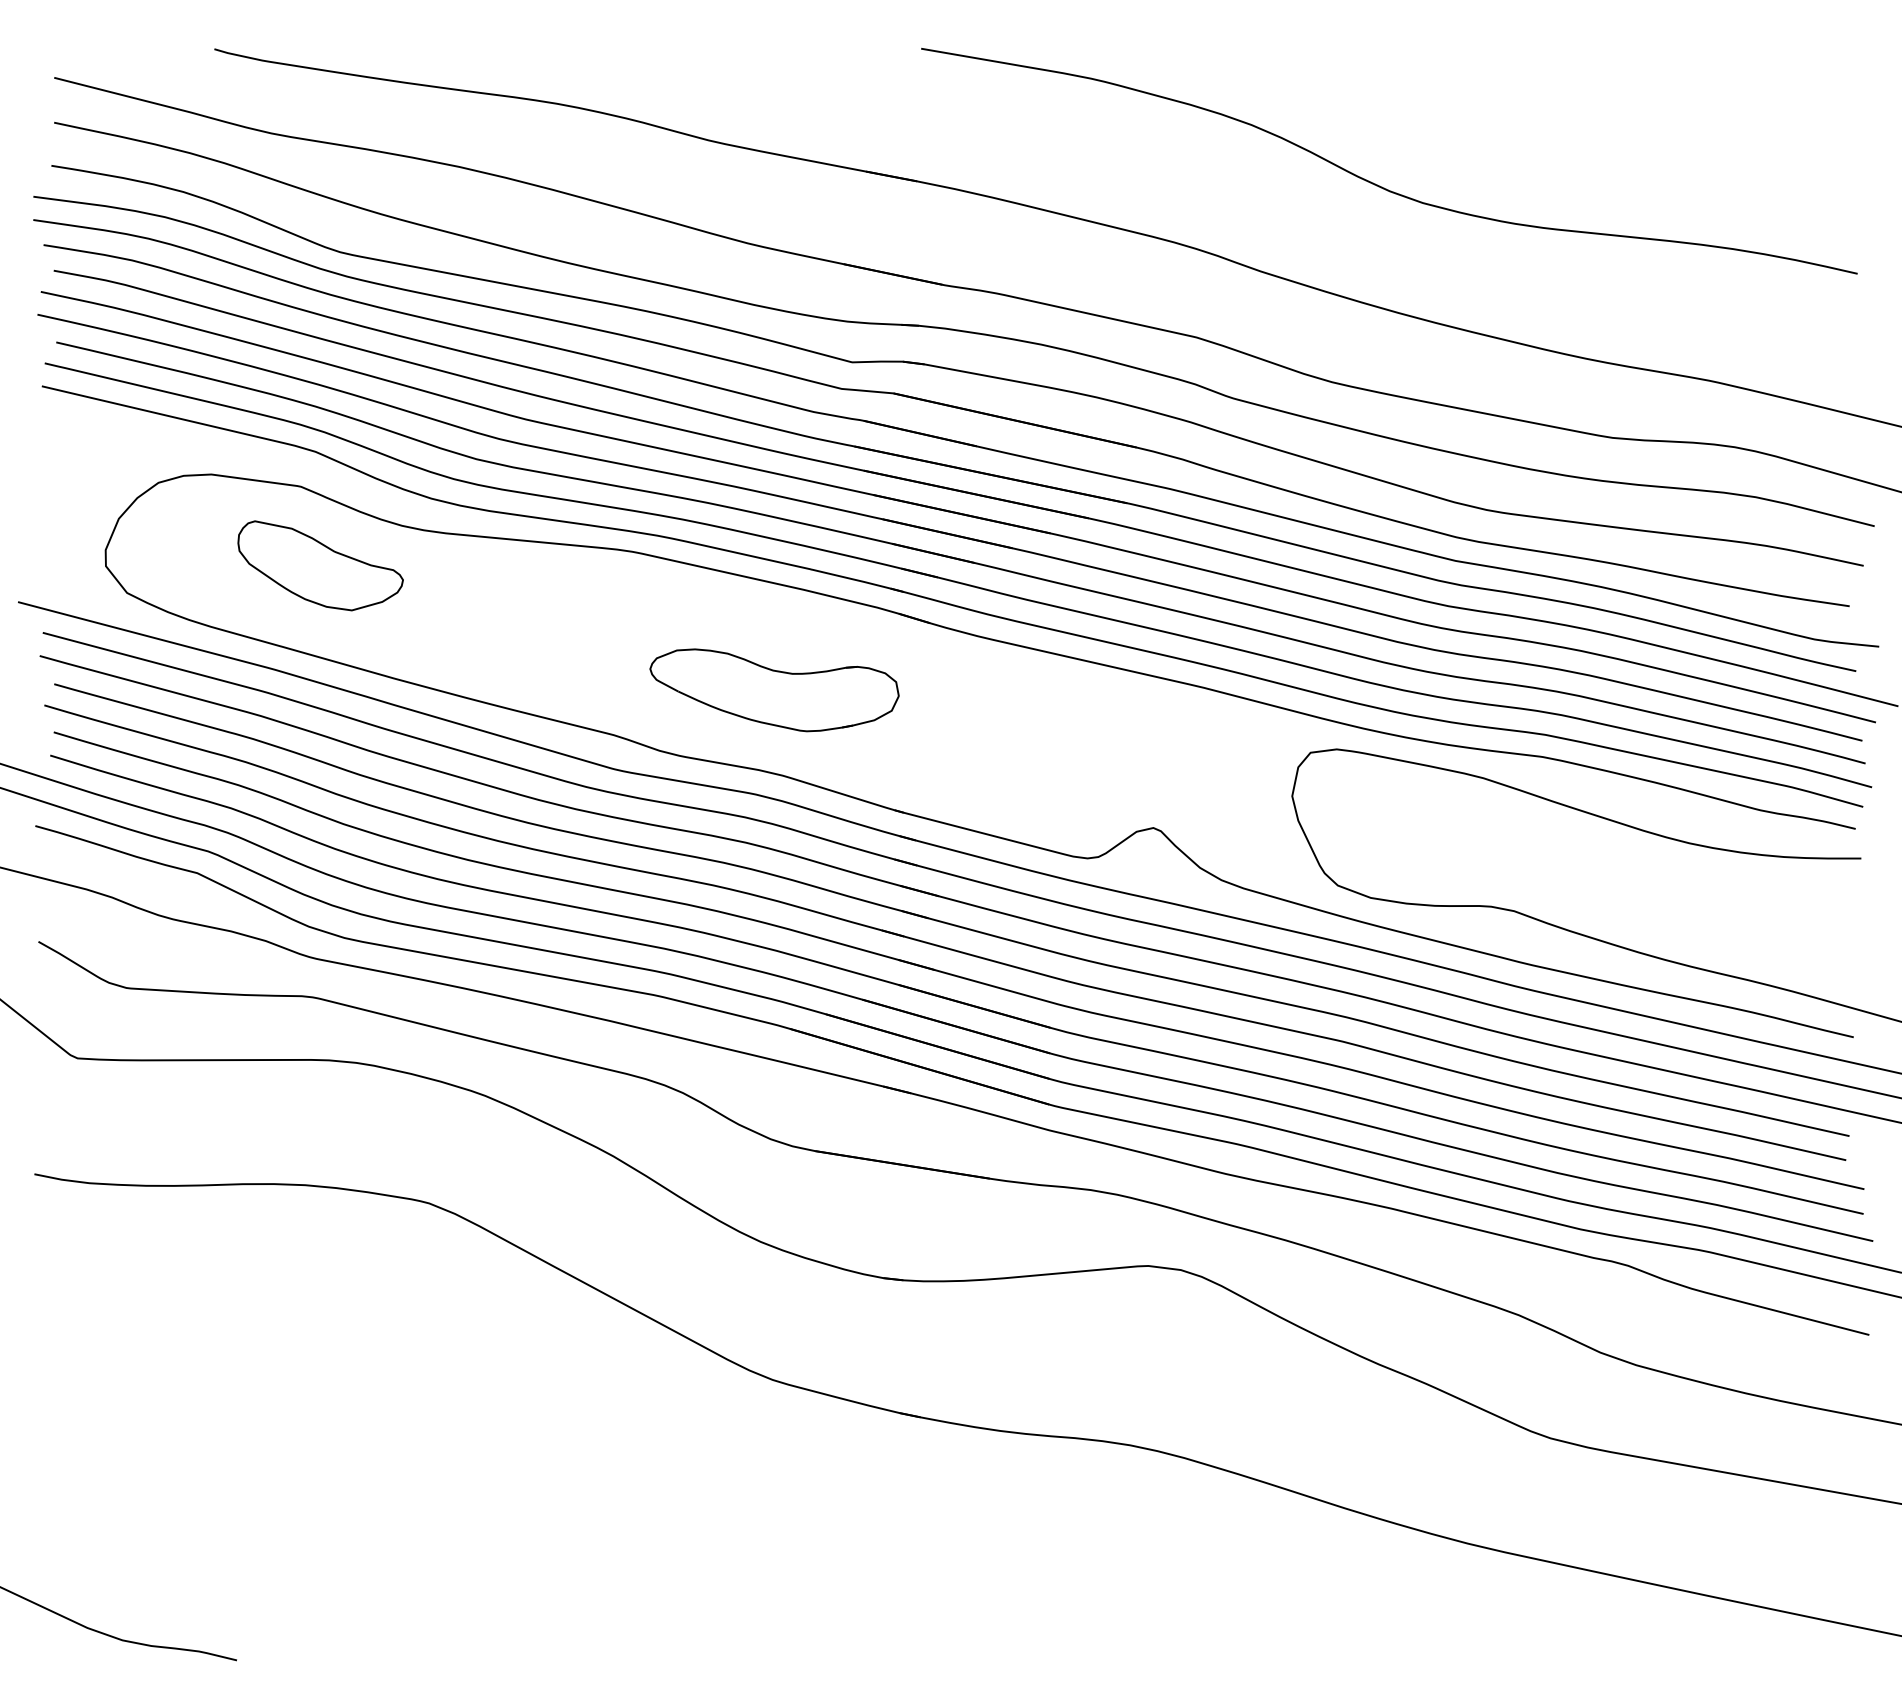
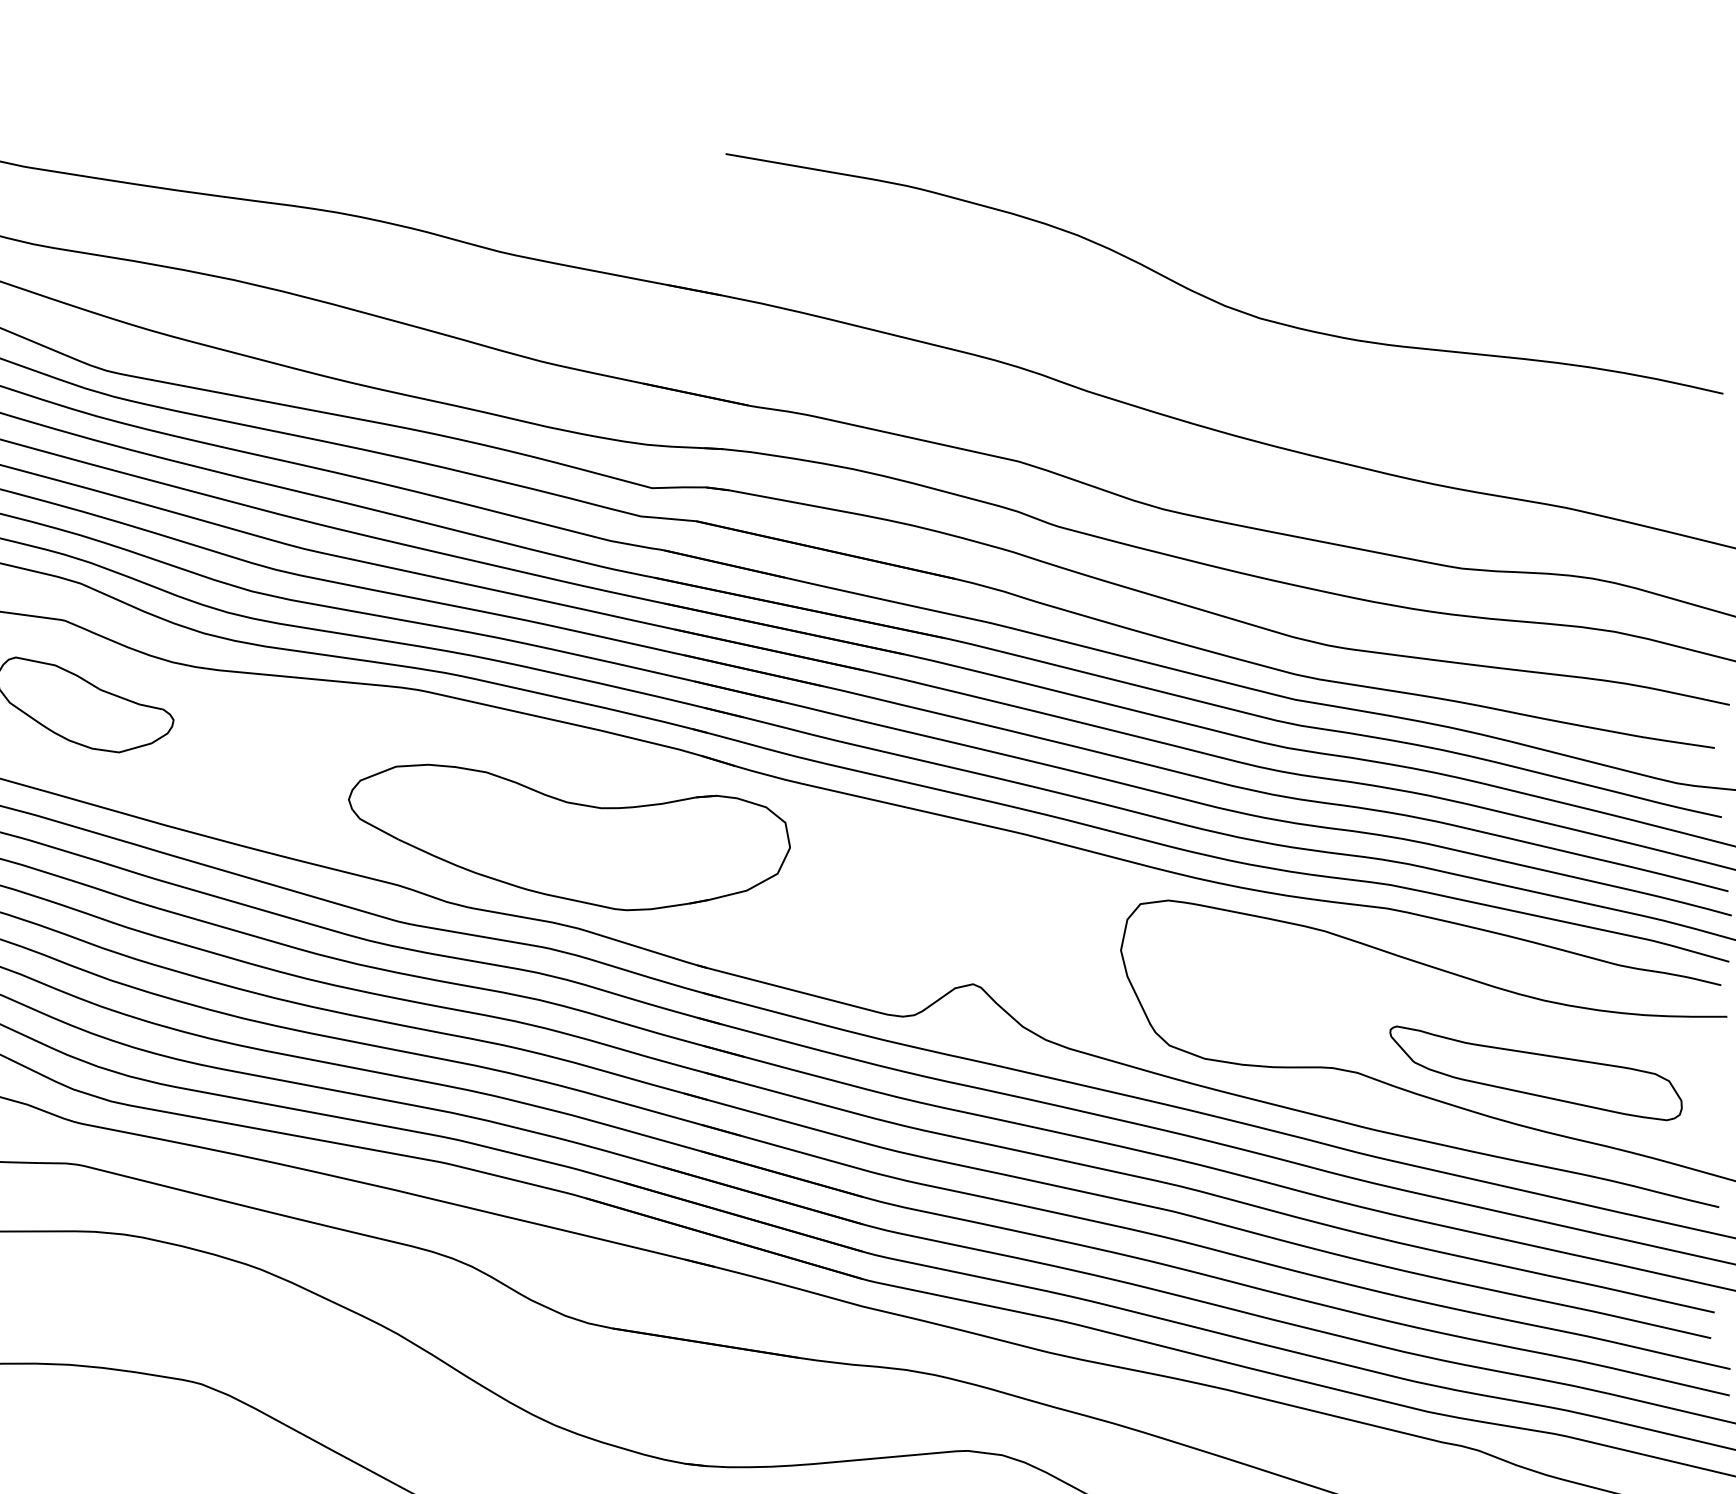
part: (774, 690) -> (569, 837), size x1.67
part: (1681, 911) -> (1535, 1073), added

